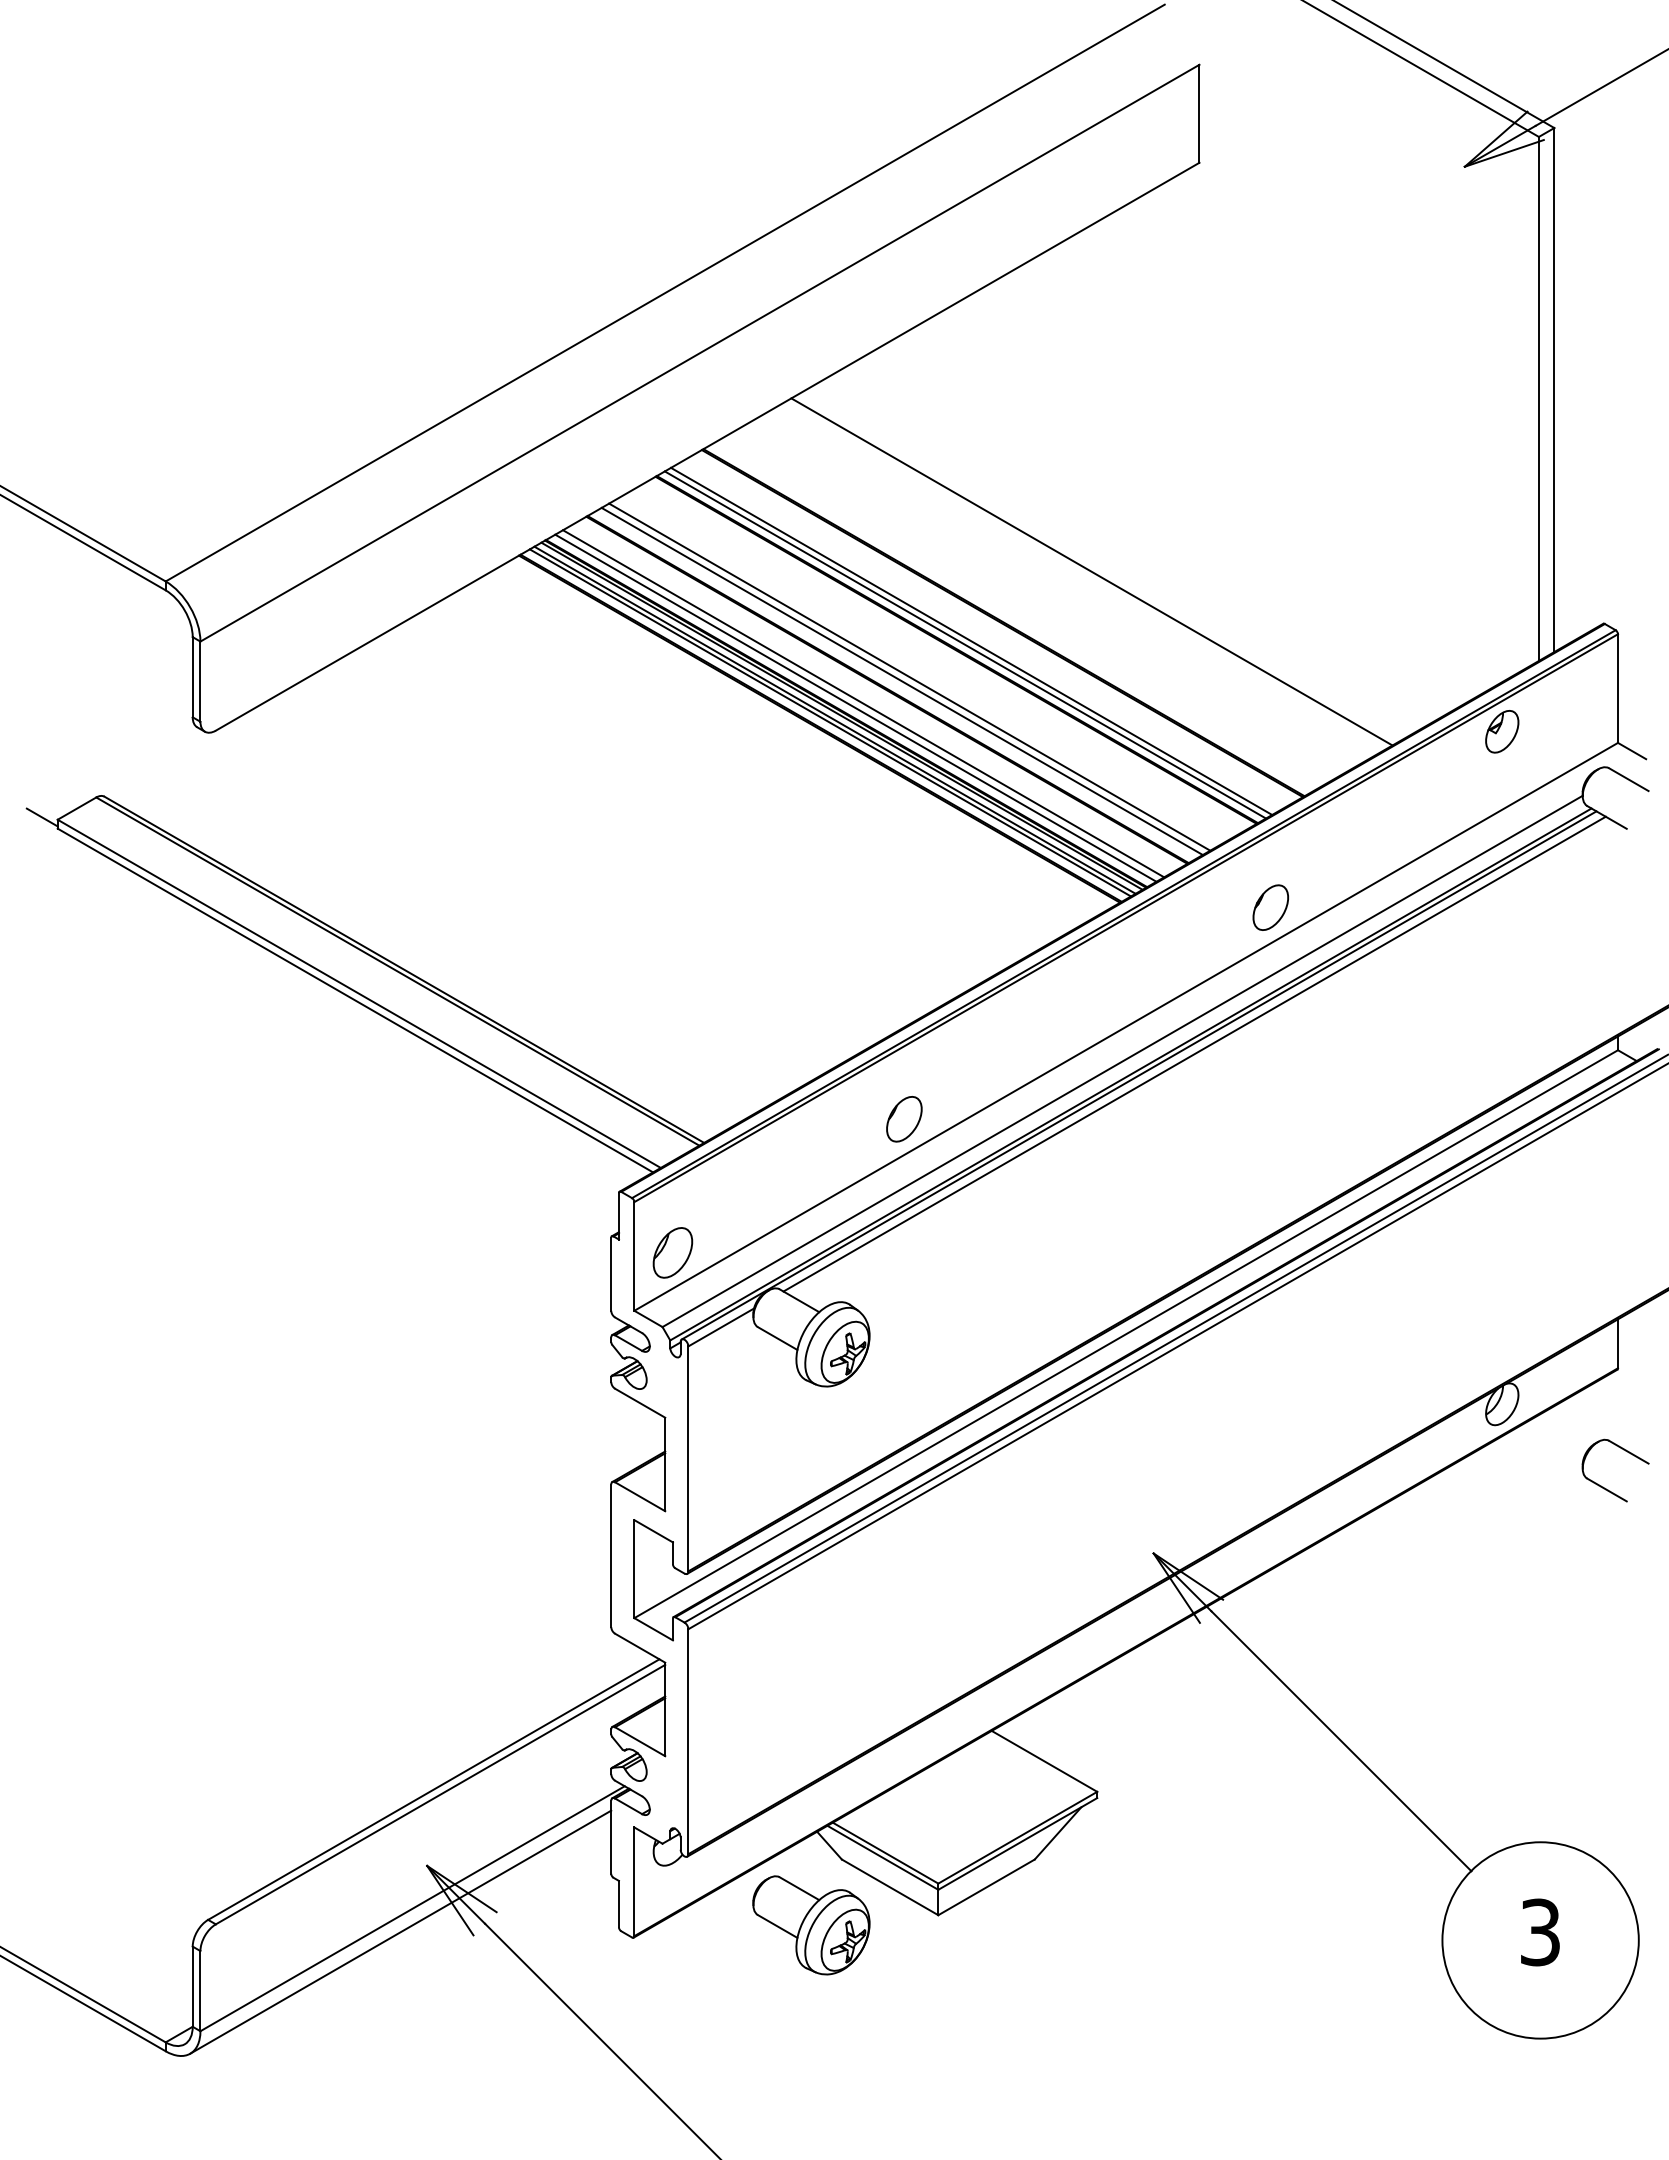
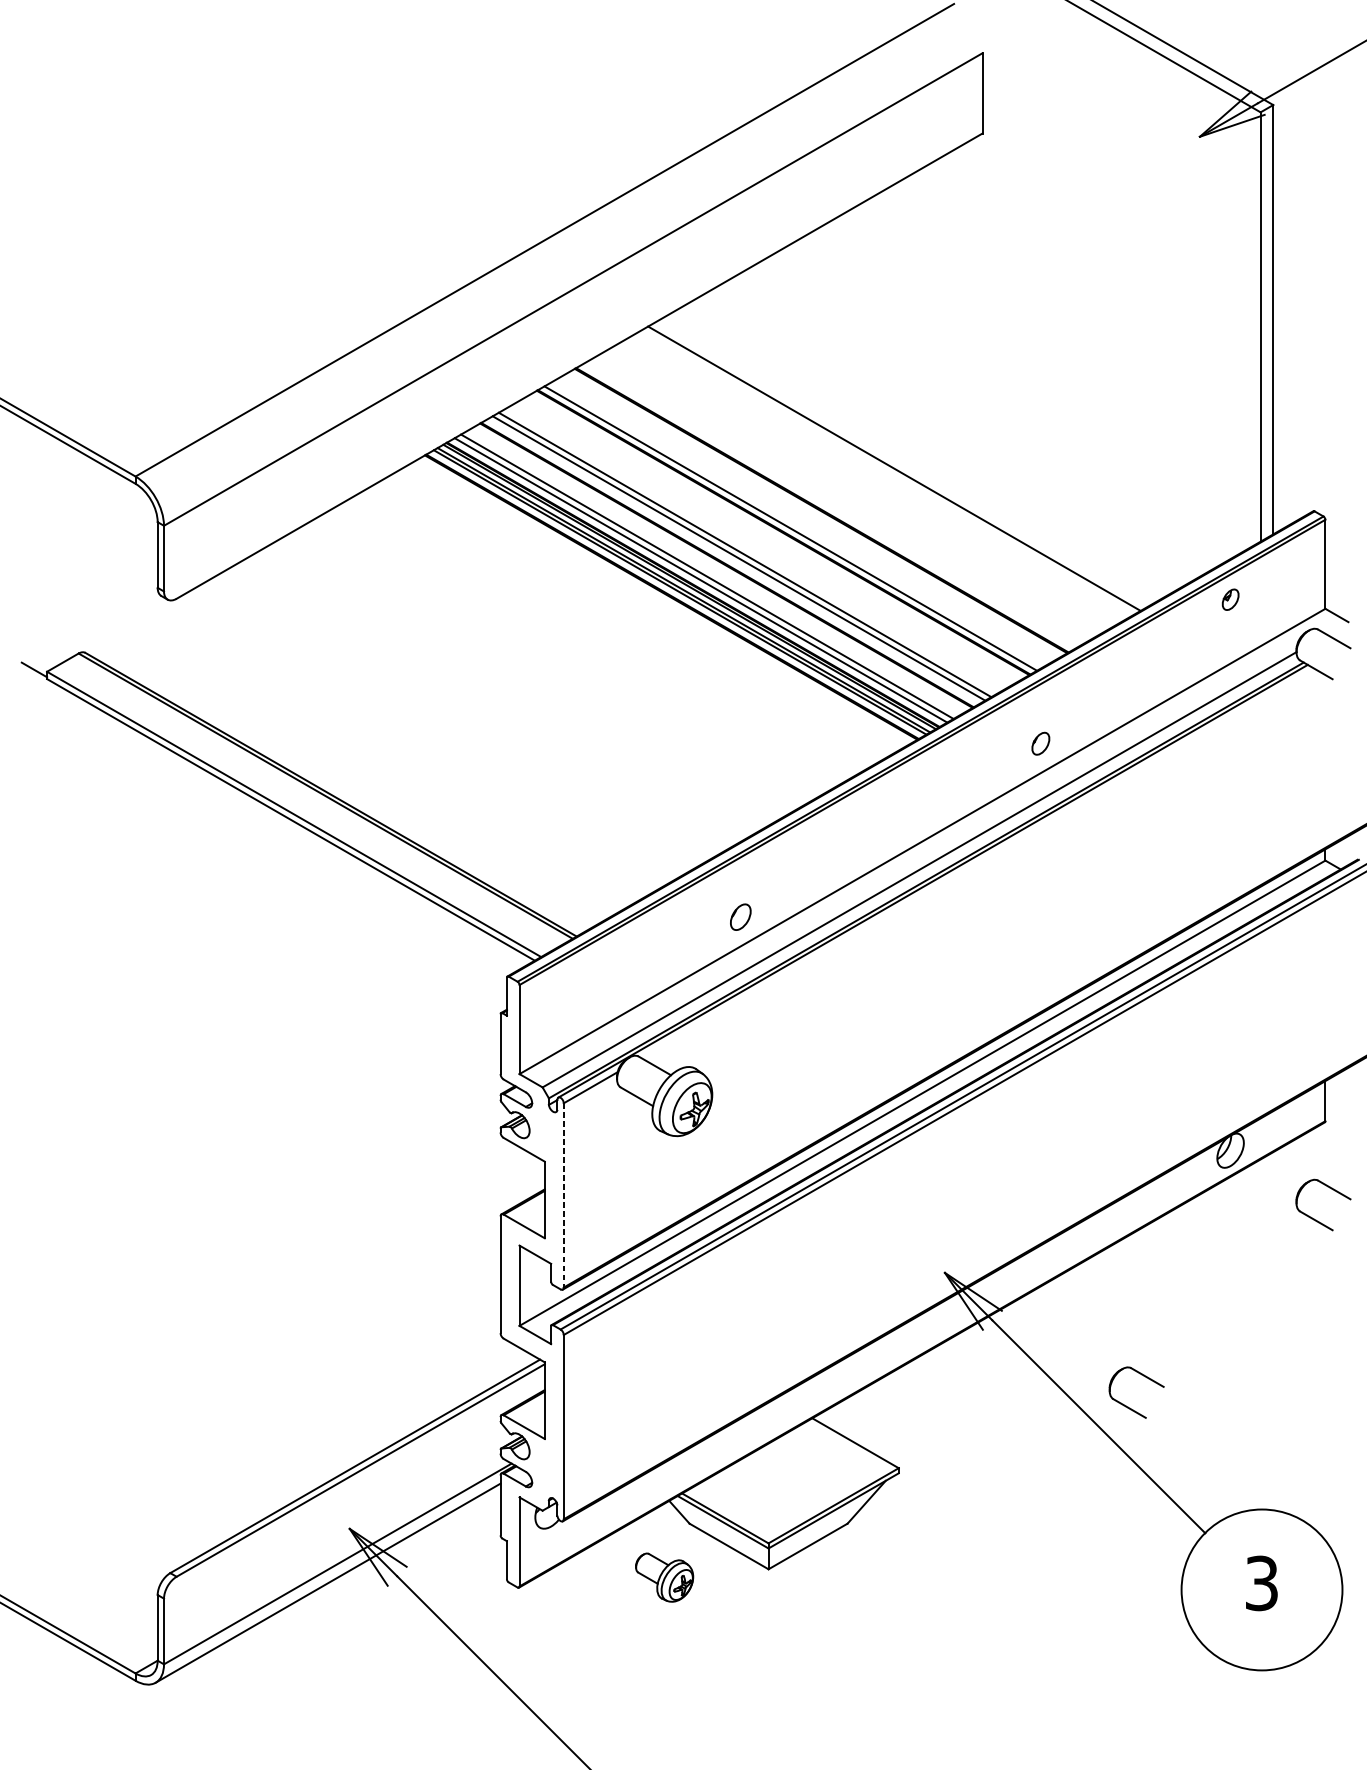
line: (971, 640) -> (795, 524), removed
part: (1502, 731) -> (1230, 599), size x0.6
part: (1270, 907) -> (1040, 743), size x0.6
line: (1194, 1053) -> (978, 863), removed
part: (904, 1119) -> (740, 917), size x0.7
part: (672, 1252) -> (550, 1026), removed
line: (688, 1459) -> (563, 1195), solid -> dashed
part: (1375, 1715) -> (1126, 1405), added
part: (811, 1925) -> (664, 1577), size x0.6

